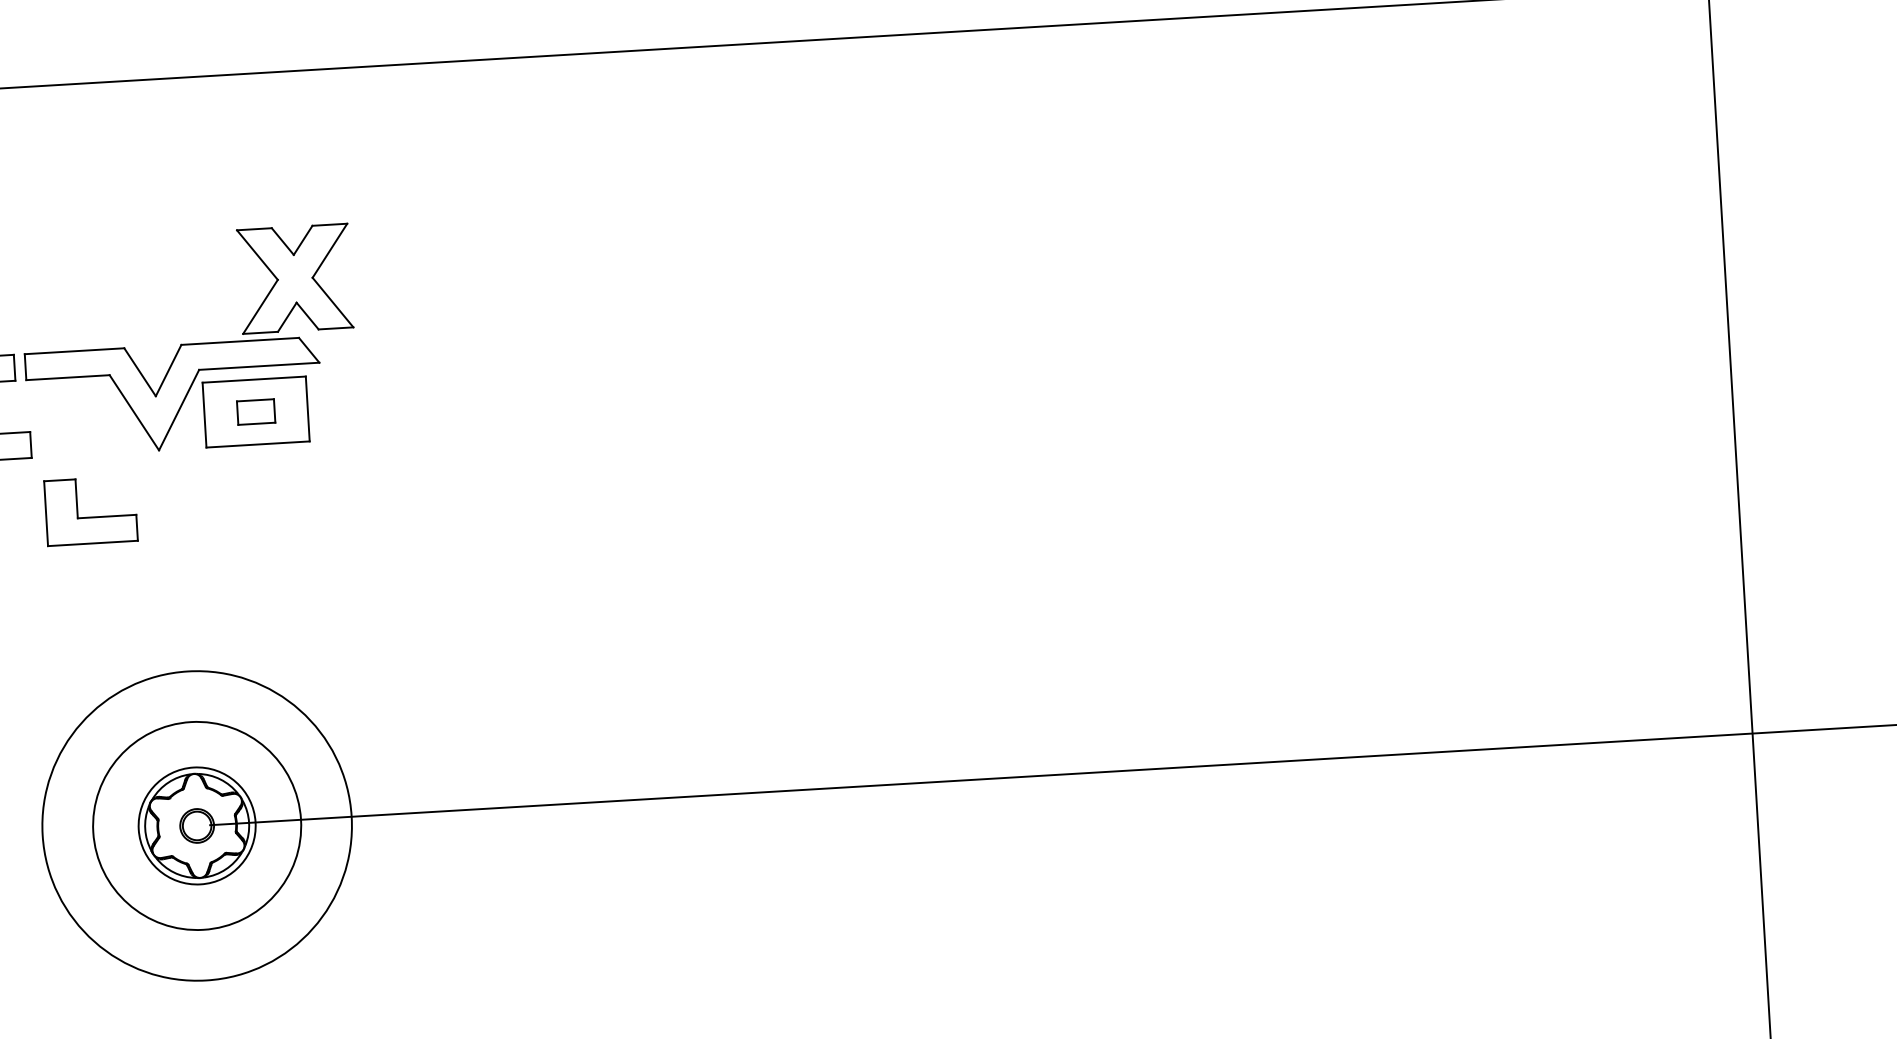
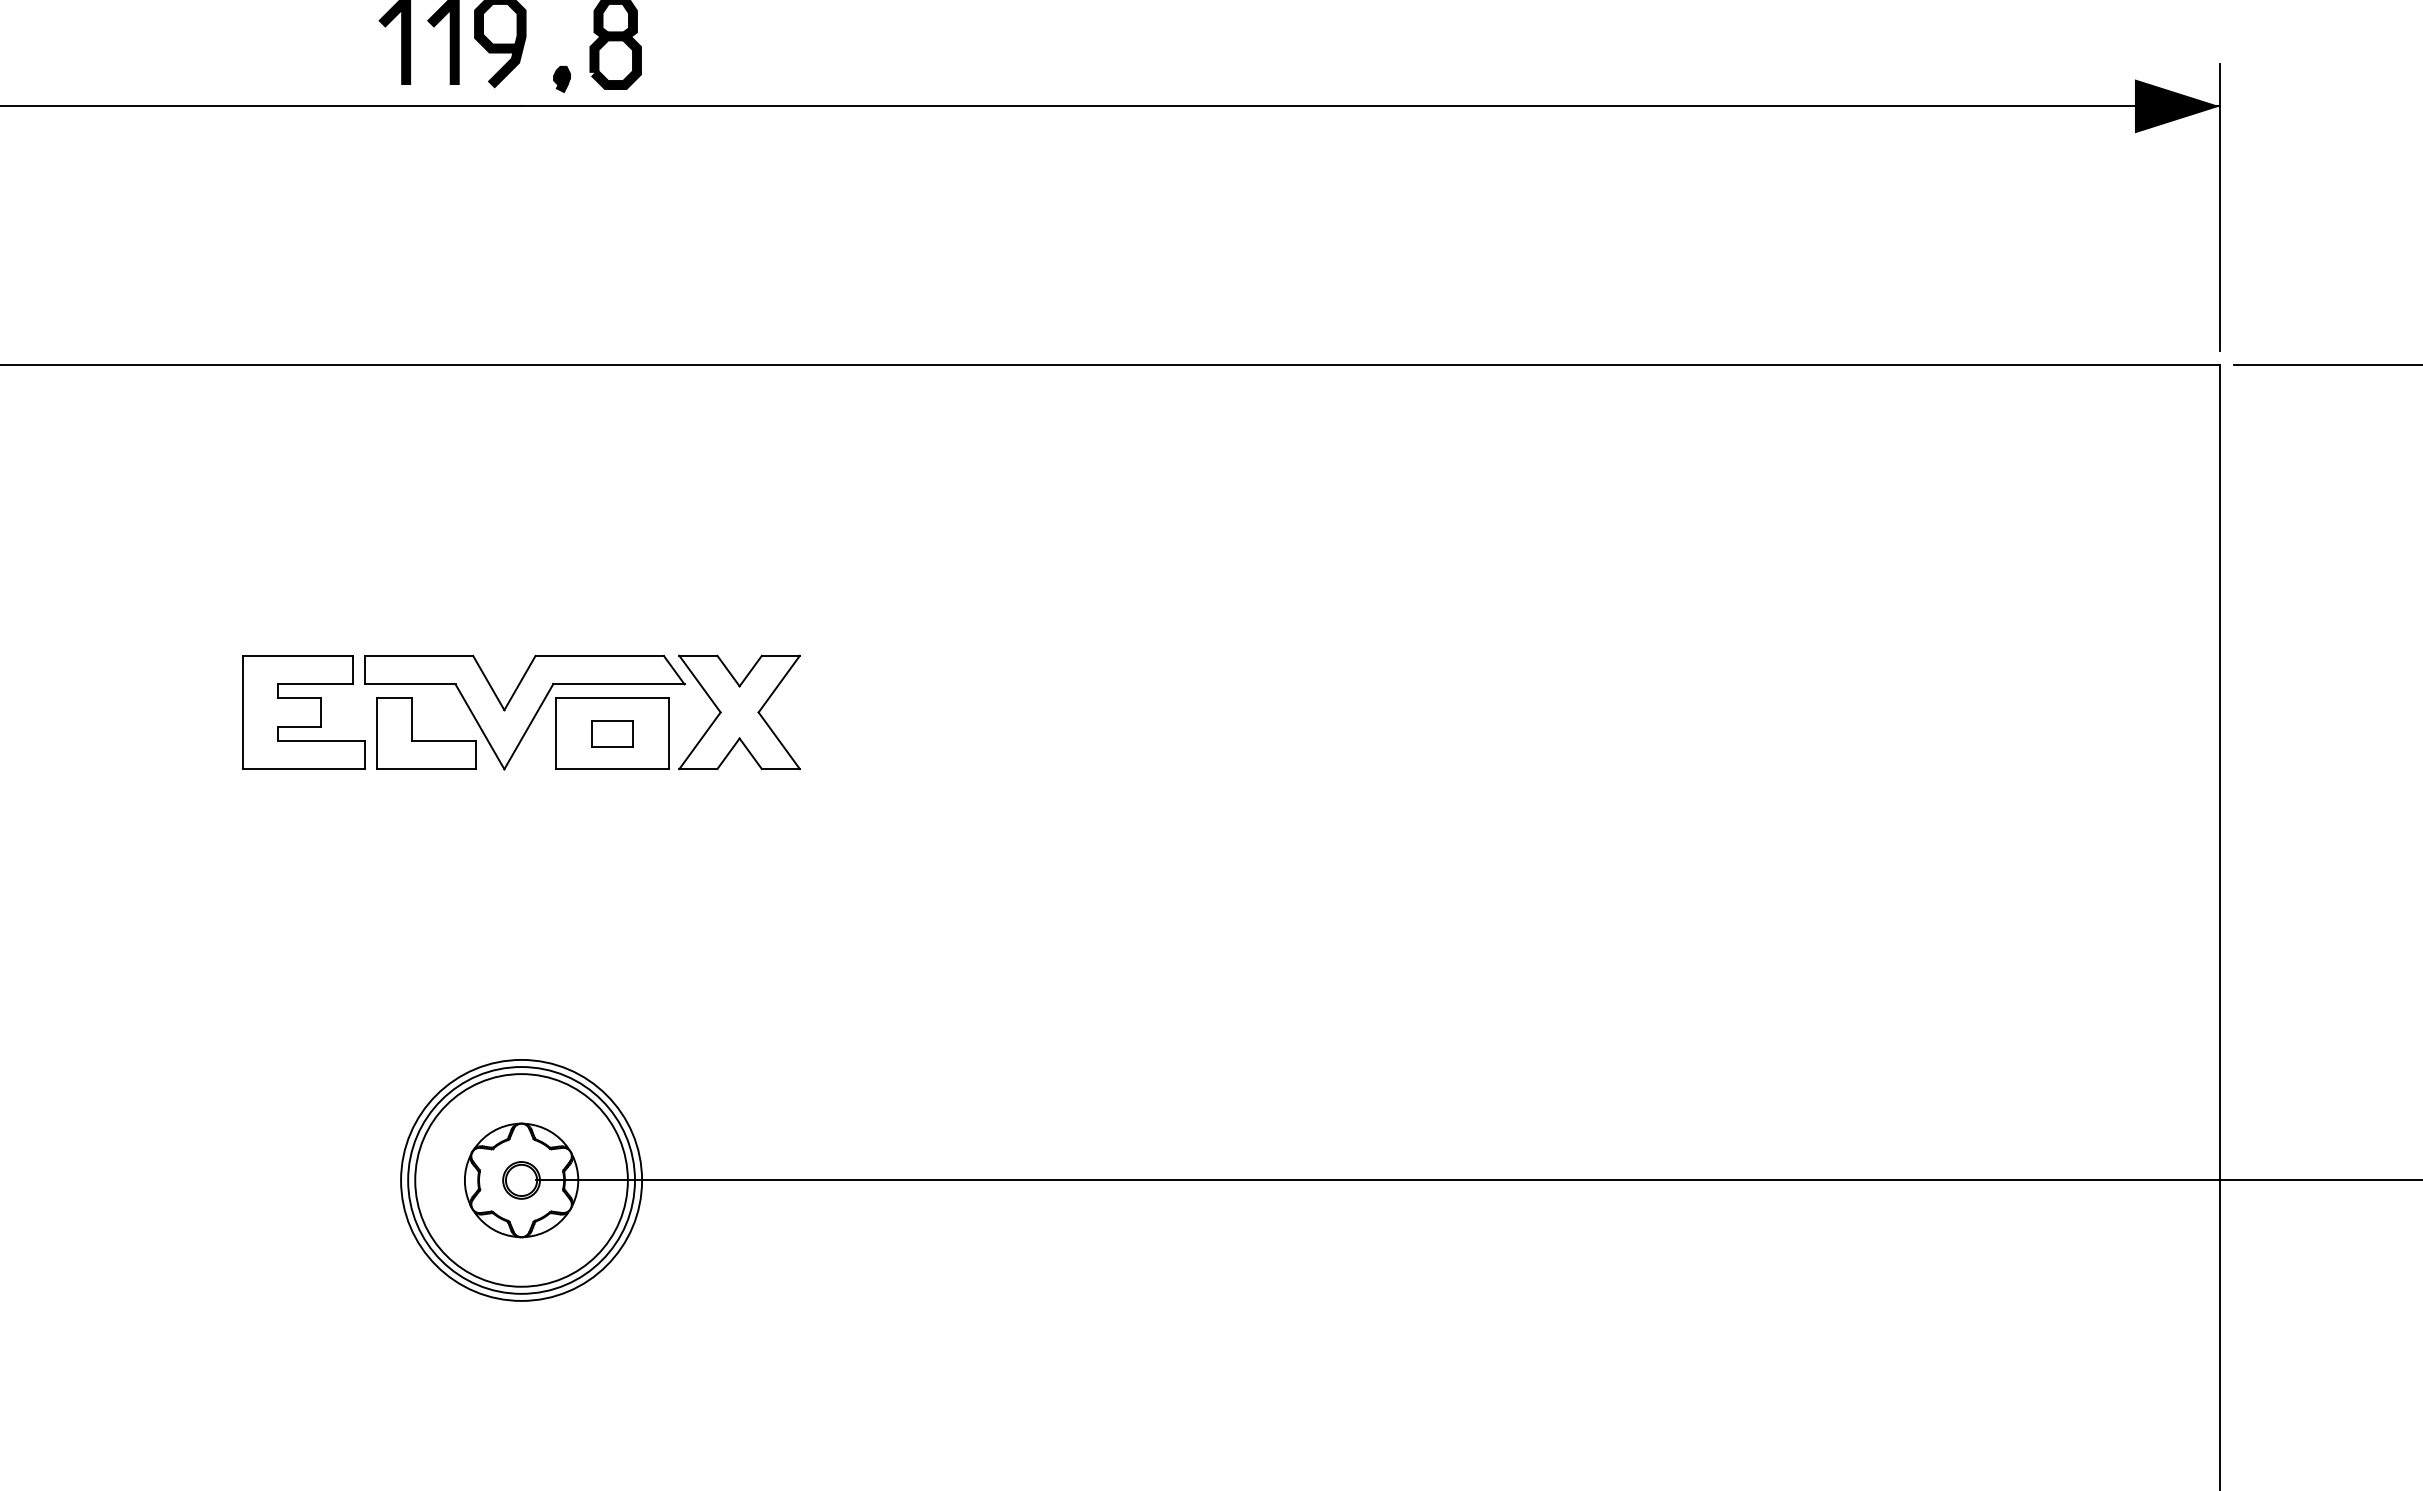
part: (295, 278) -> (739, 712), moved
part: (91, 517) -> (426, 740), moved
circle: (197, 825) -> (521, 1179), size x0.71
circle: (197, 826) -> (521, 1180), size x1.67

